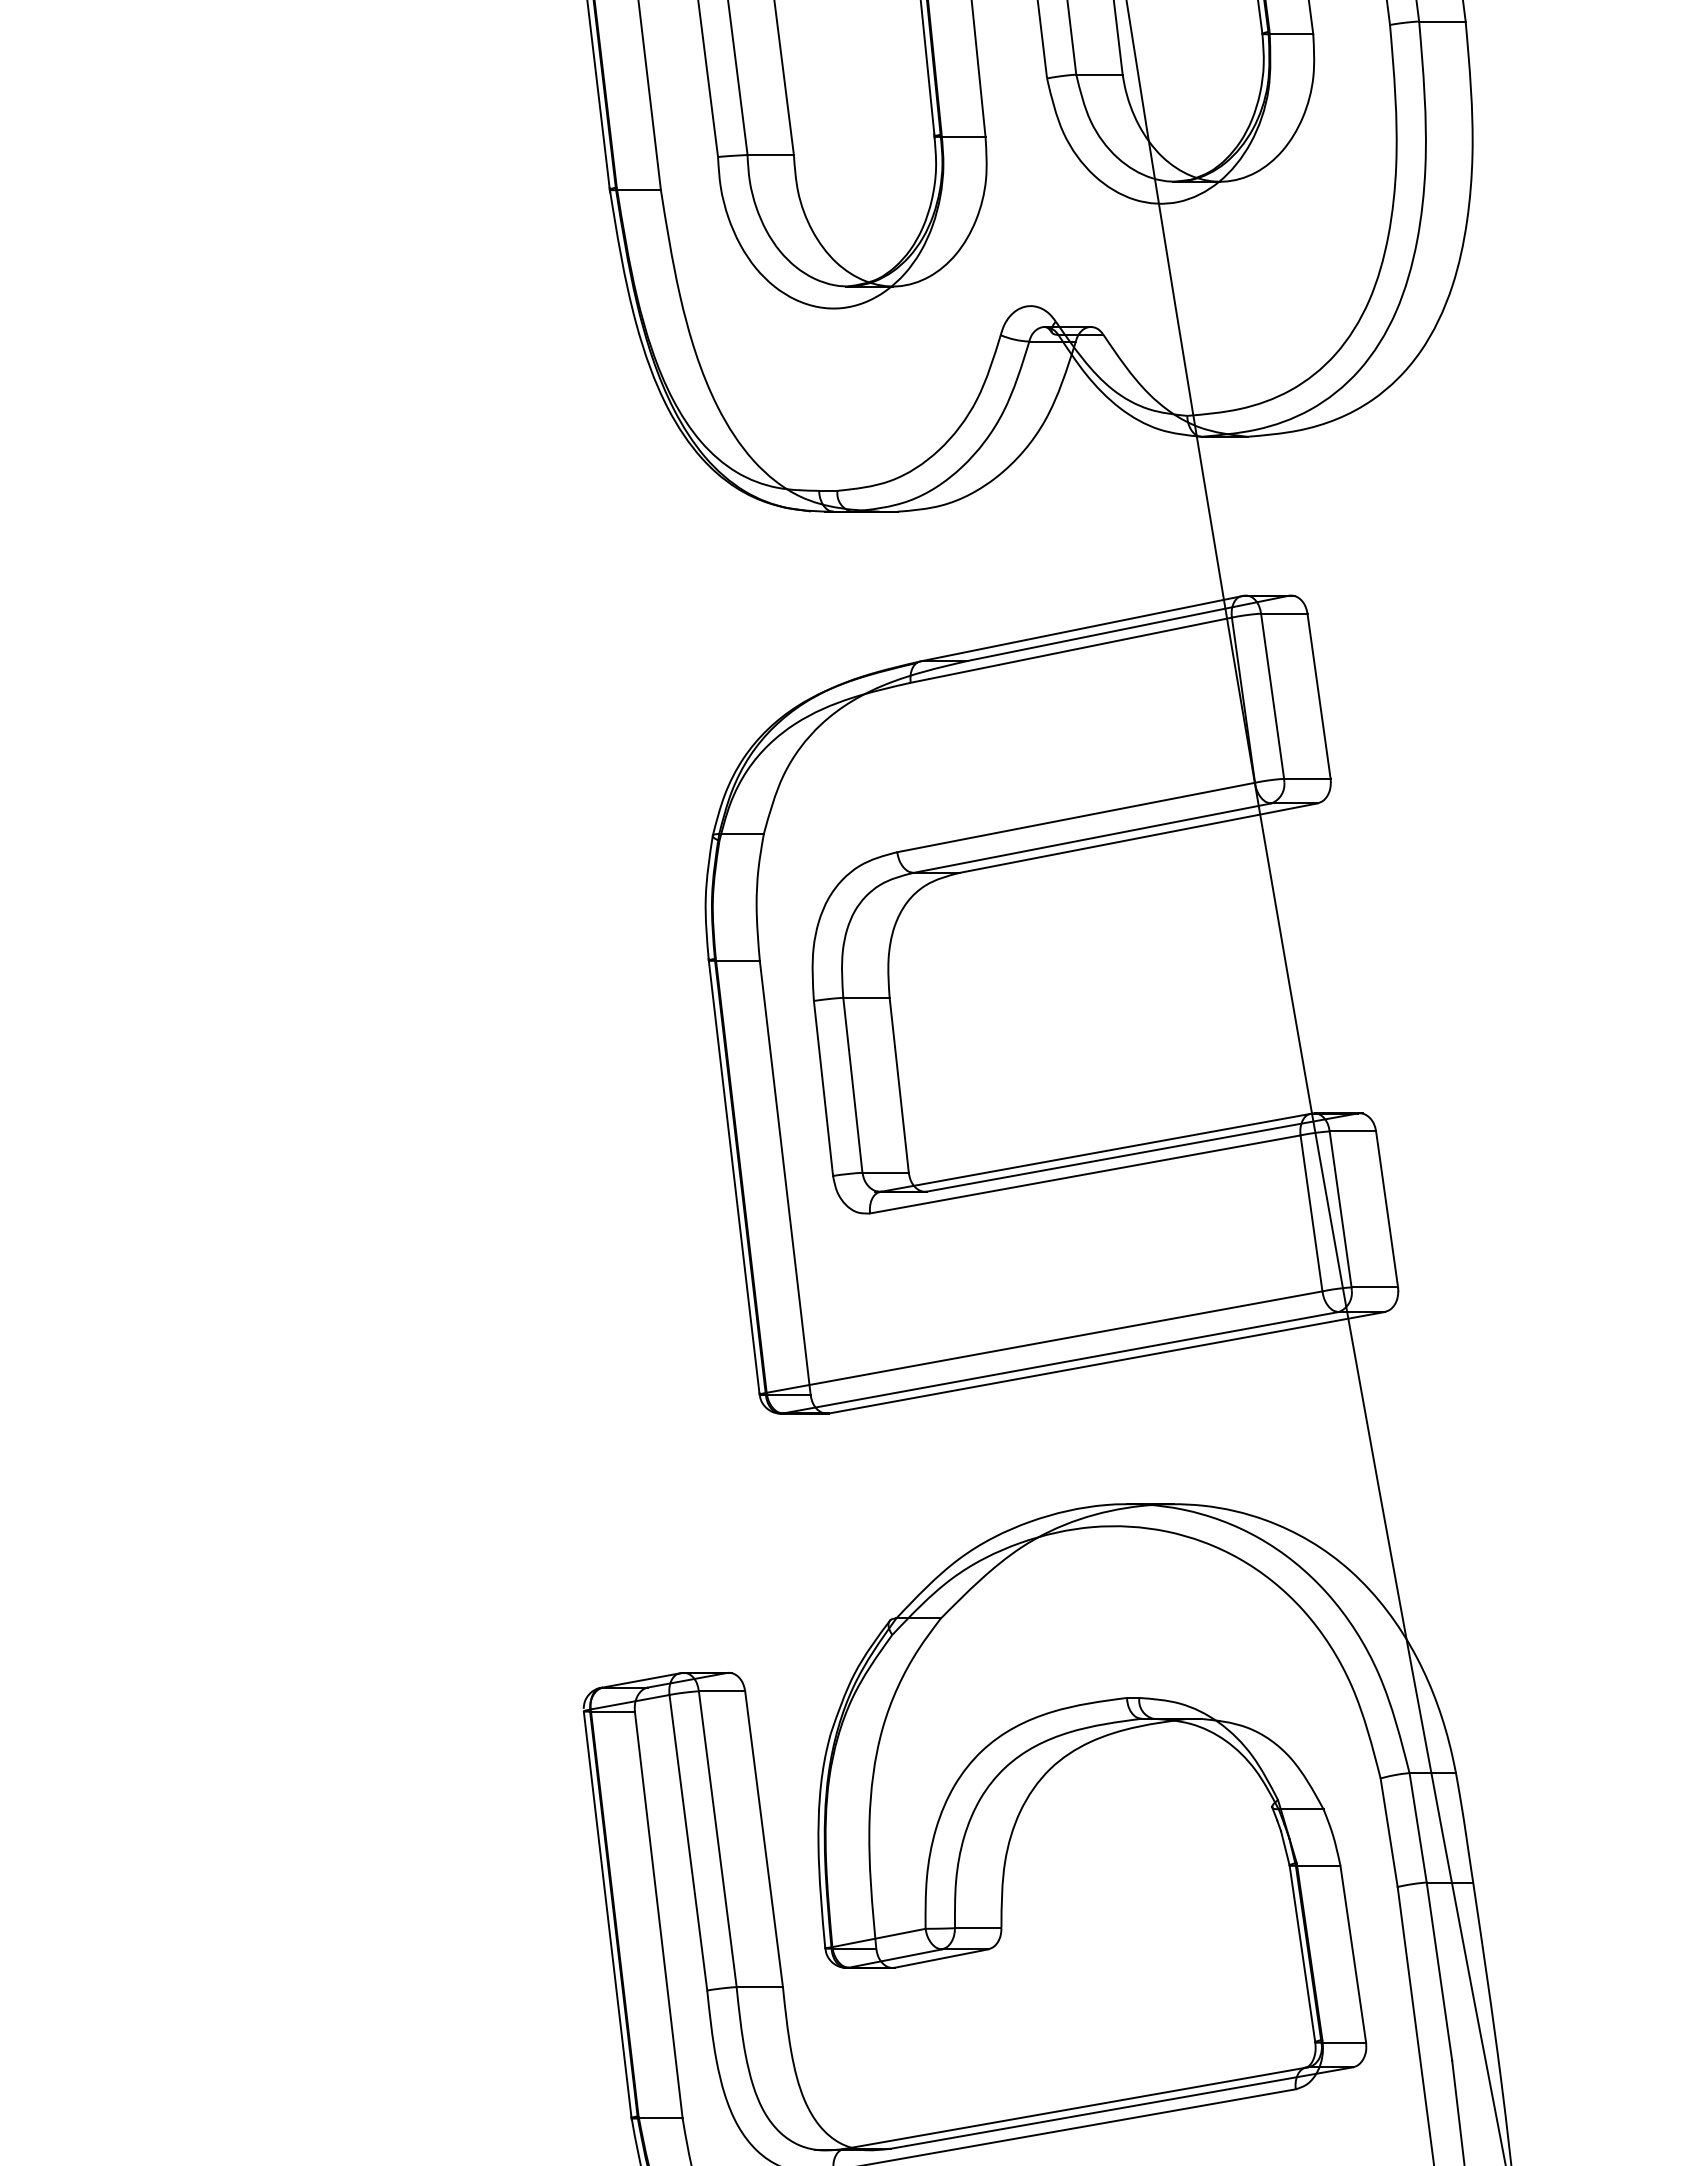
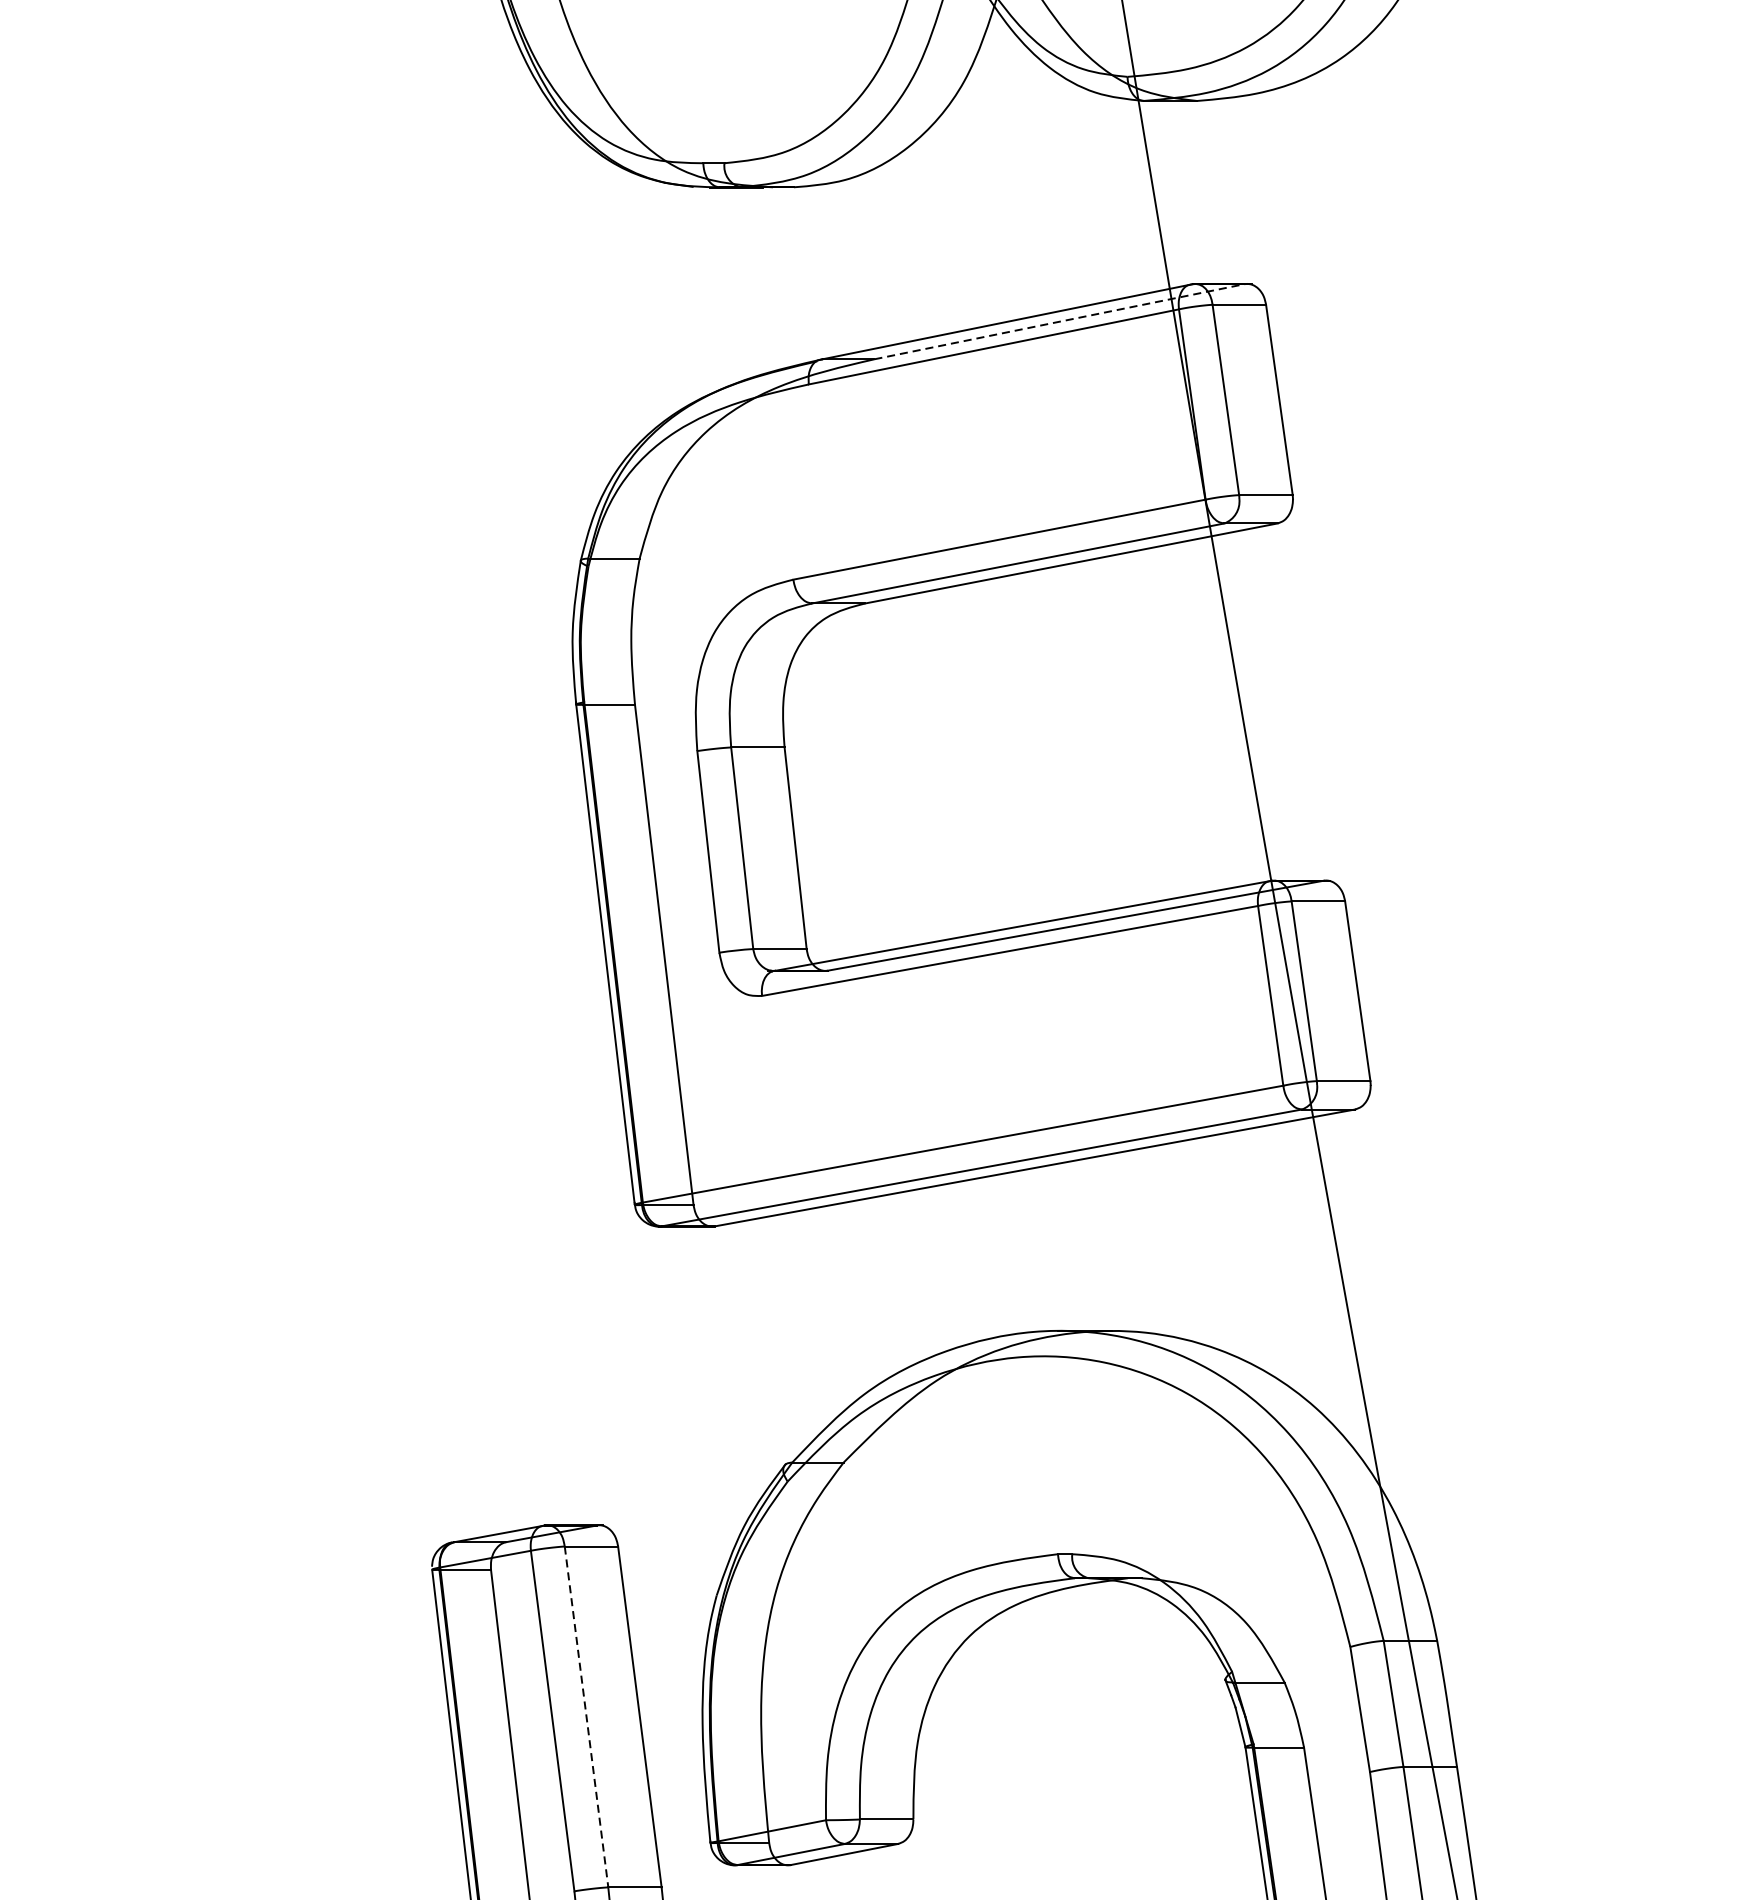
line: (1128, 628) -> (1059, 321), solid -> dashed
line: (717, 1839) -> (586, 1717), solid -> dashed

